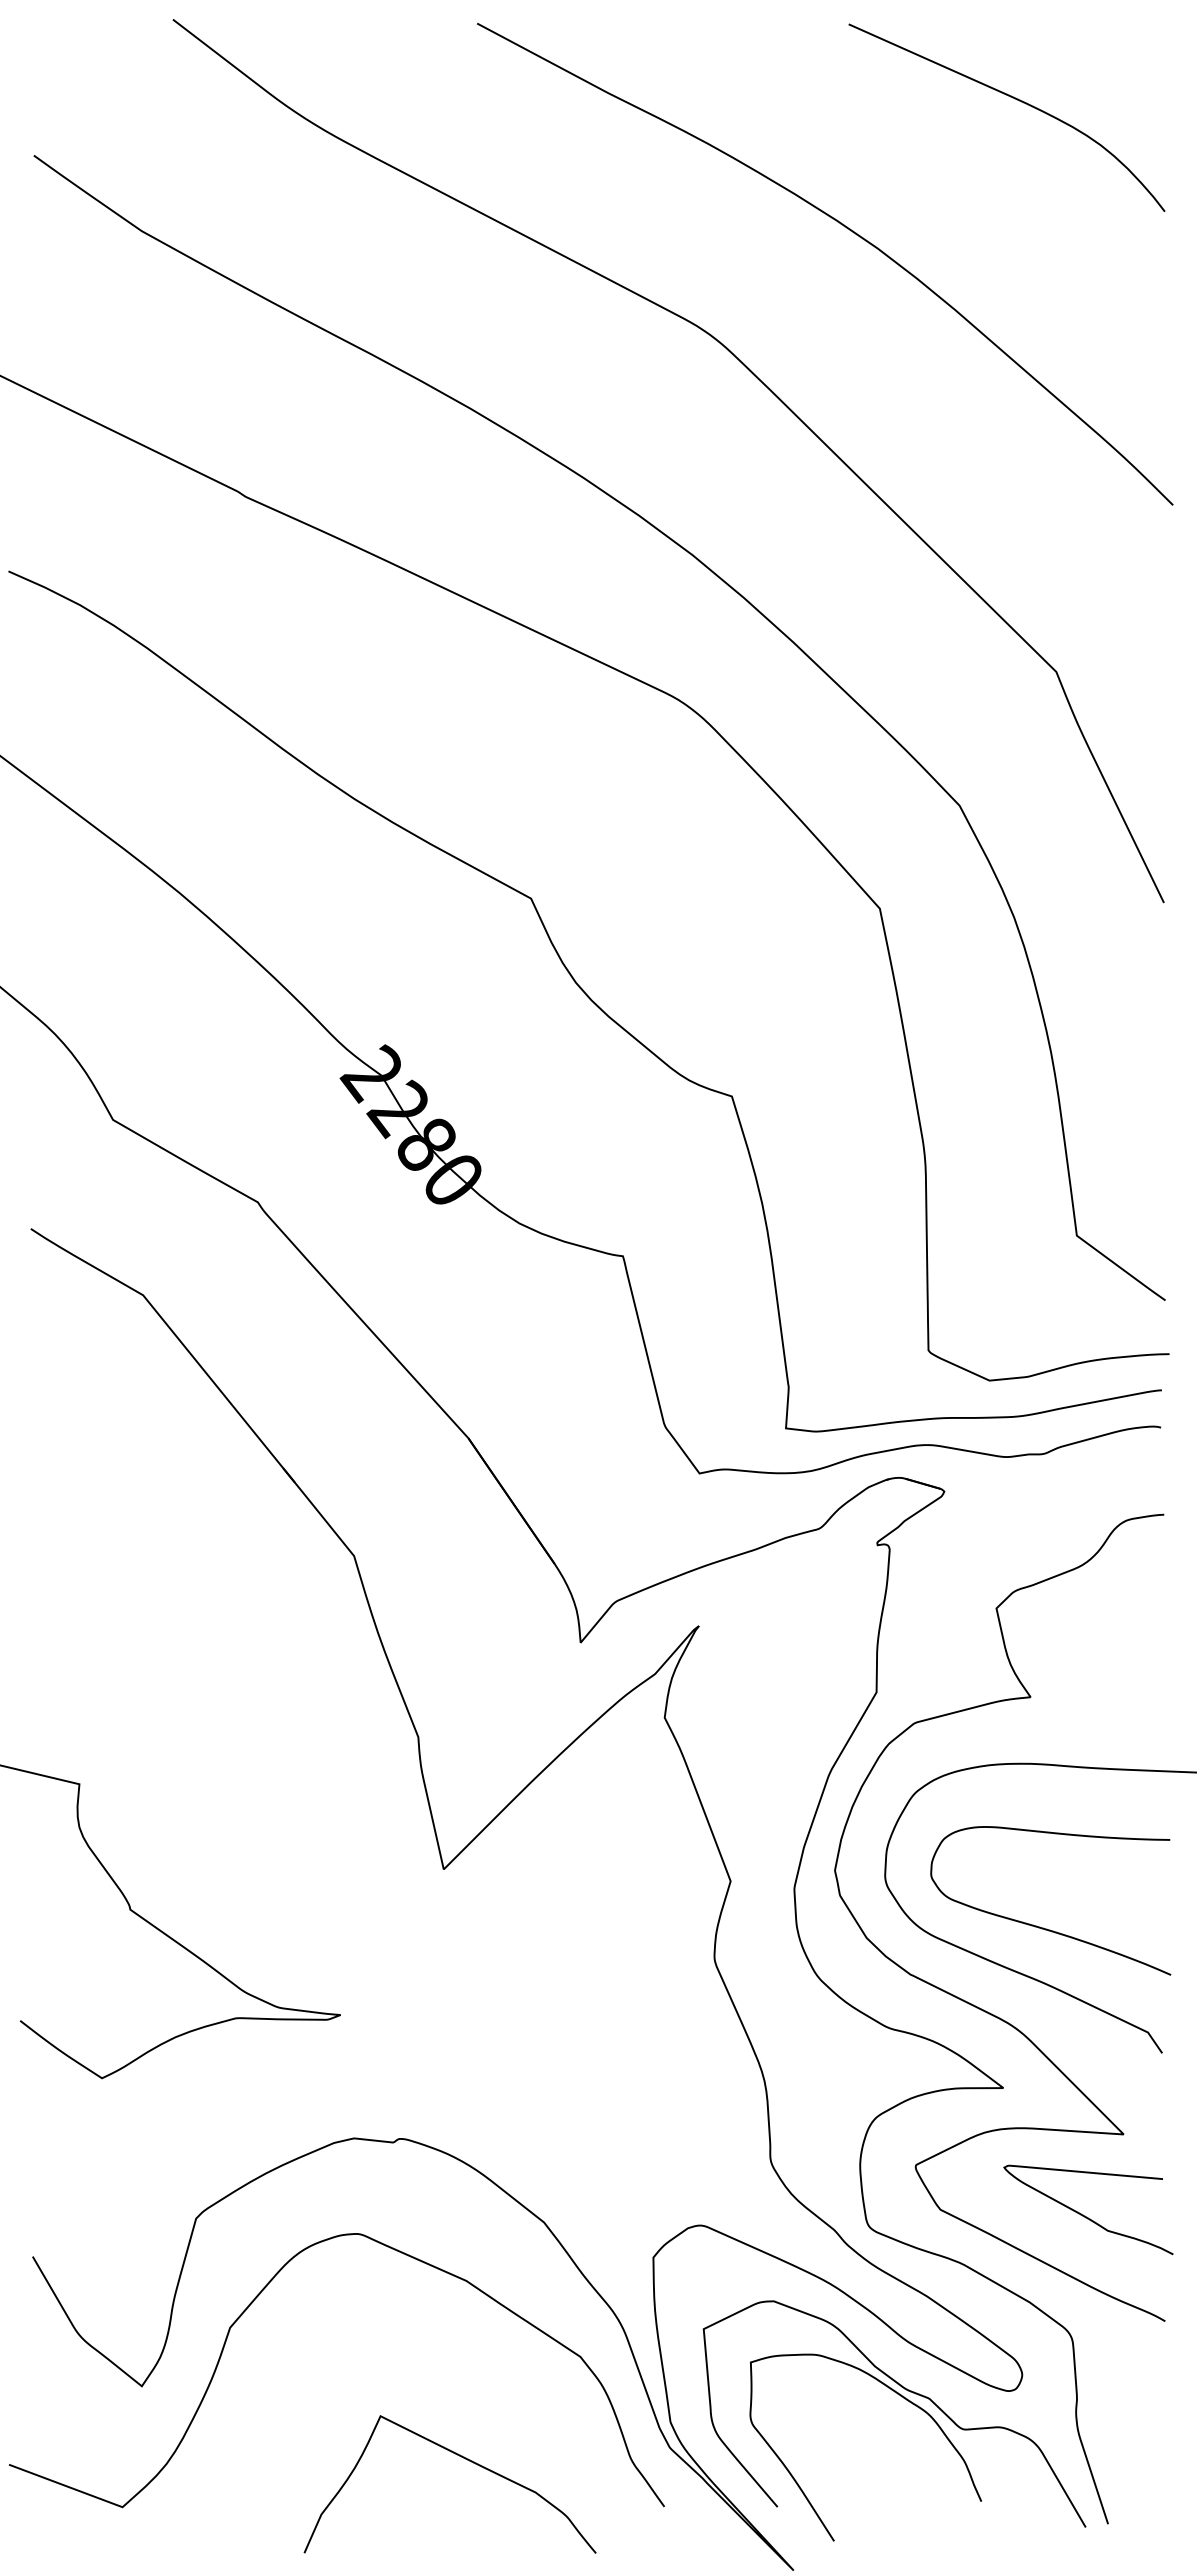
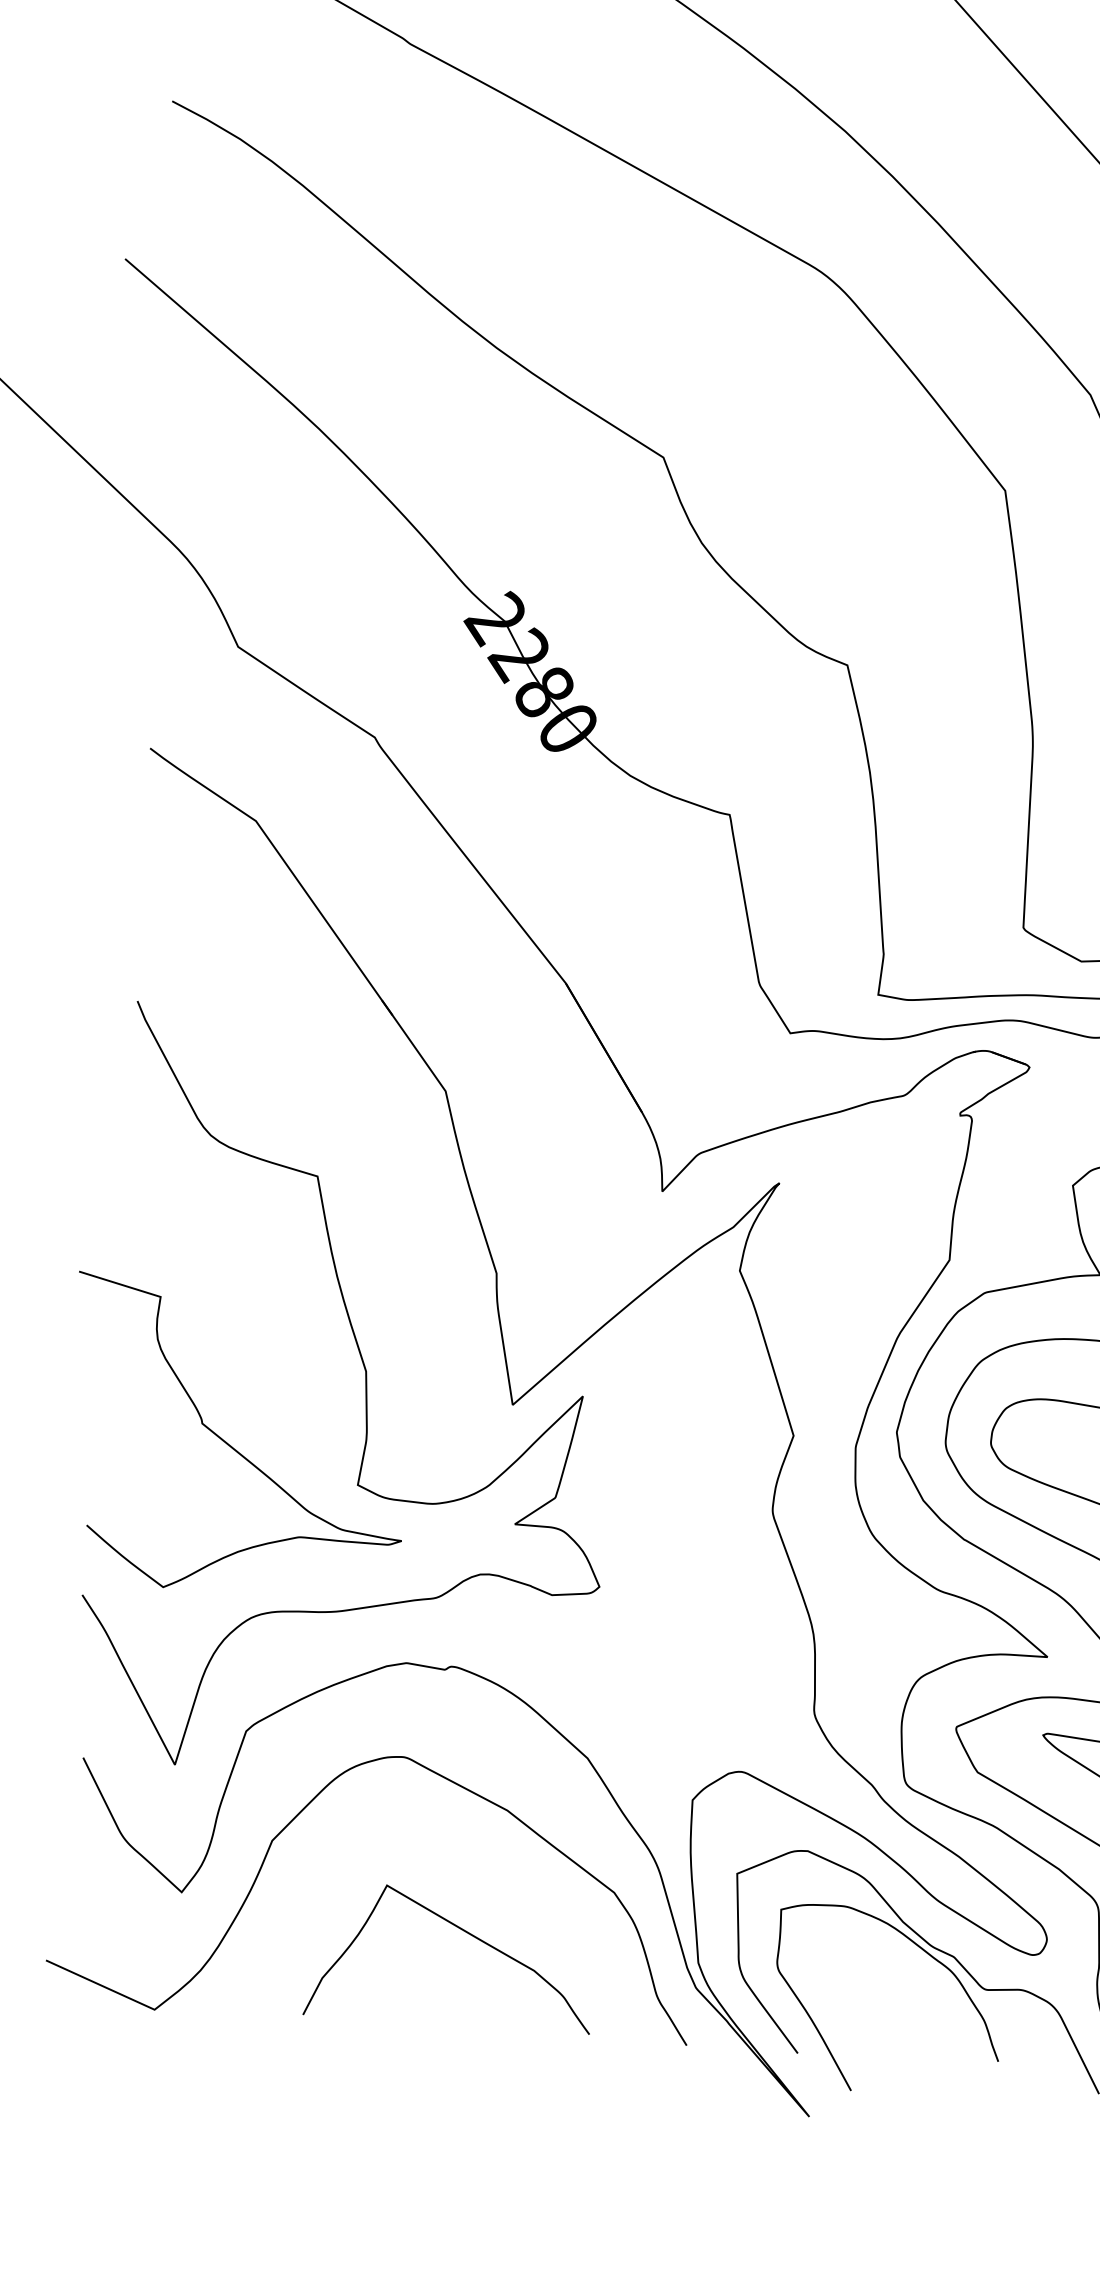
curve: (293, 1869) -> (365, 1394), added
curve: (463, 2458) -> (465, 1932), moved

